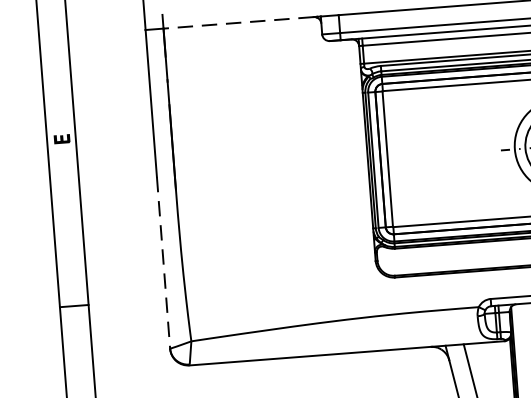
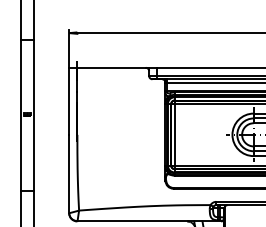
line: (238, 22) -> (111, 67), dashed -> solid
line: (164, 263) -> (69, 174), dashed -> solid

